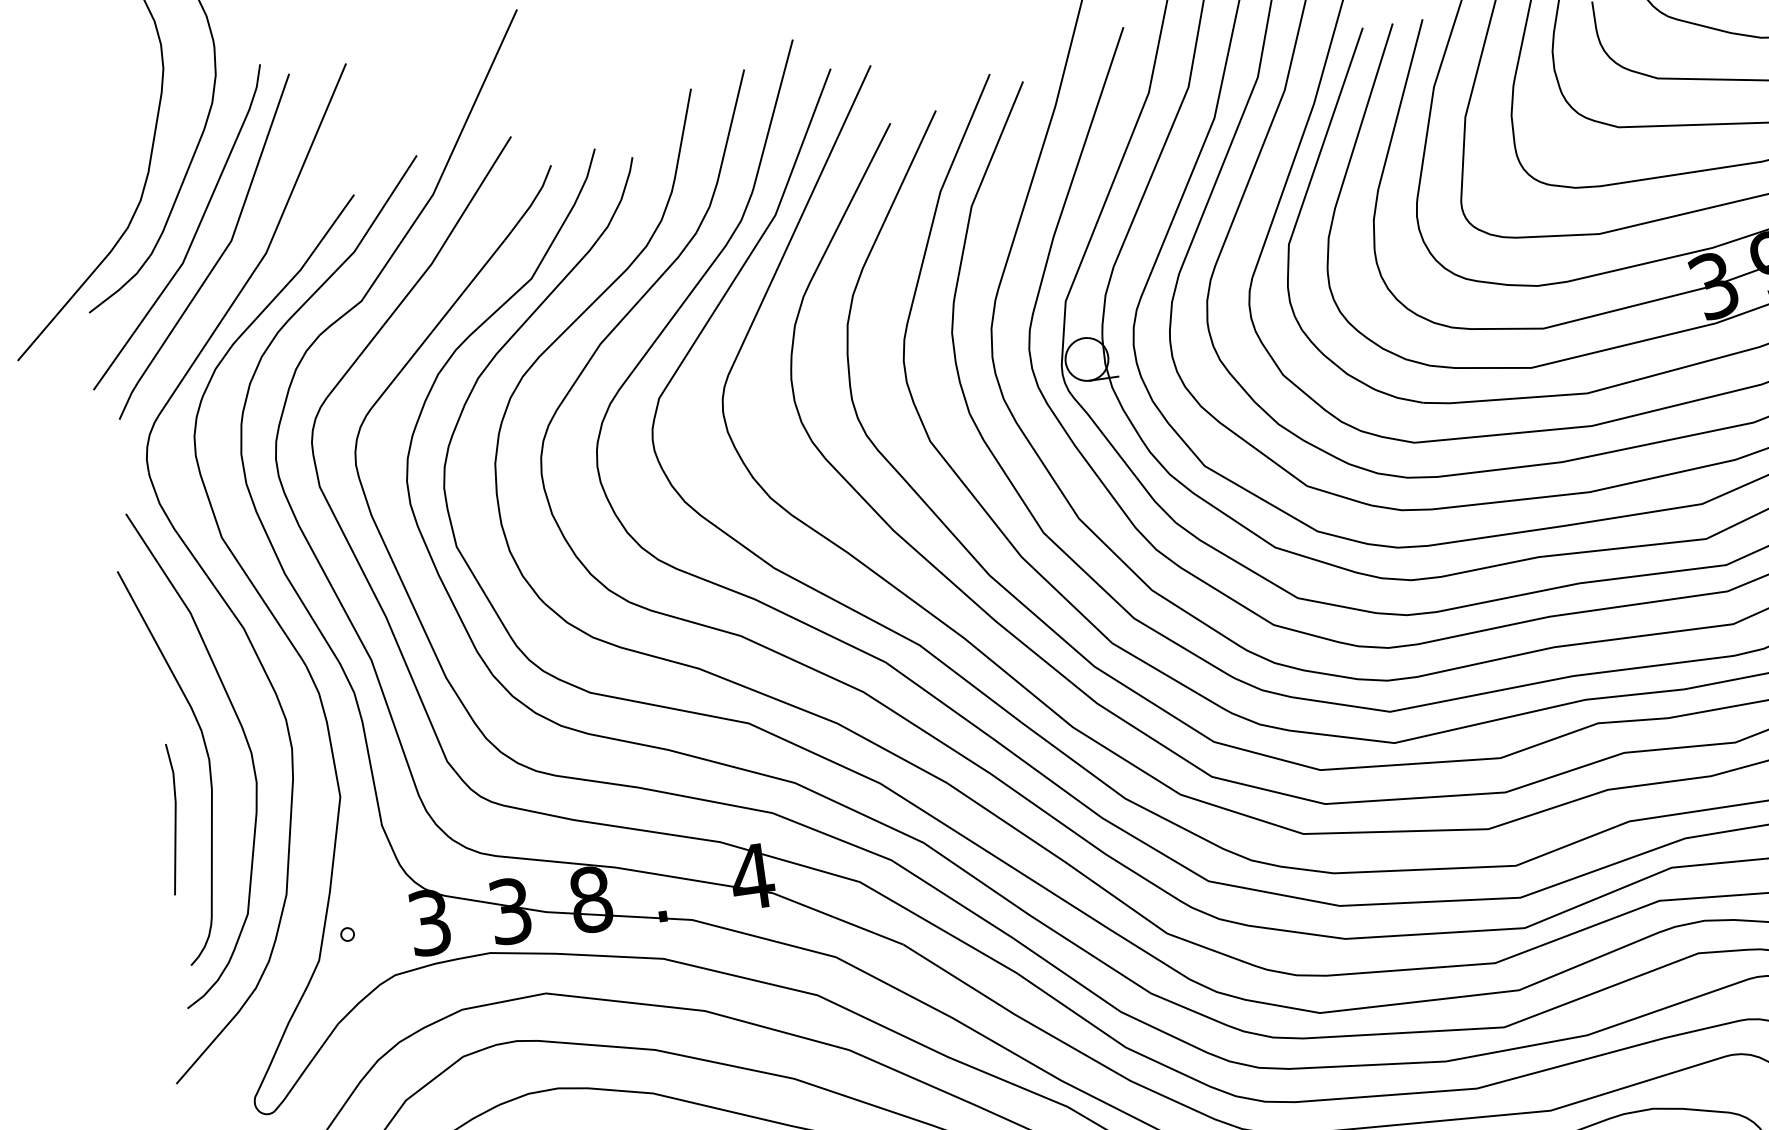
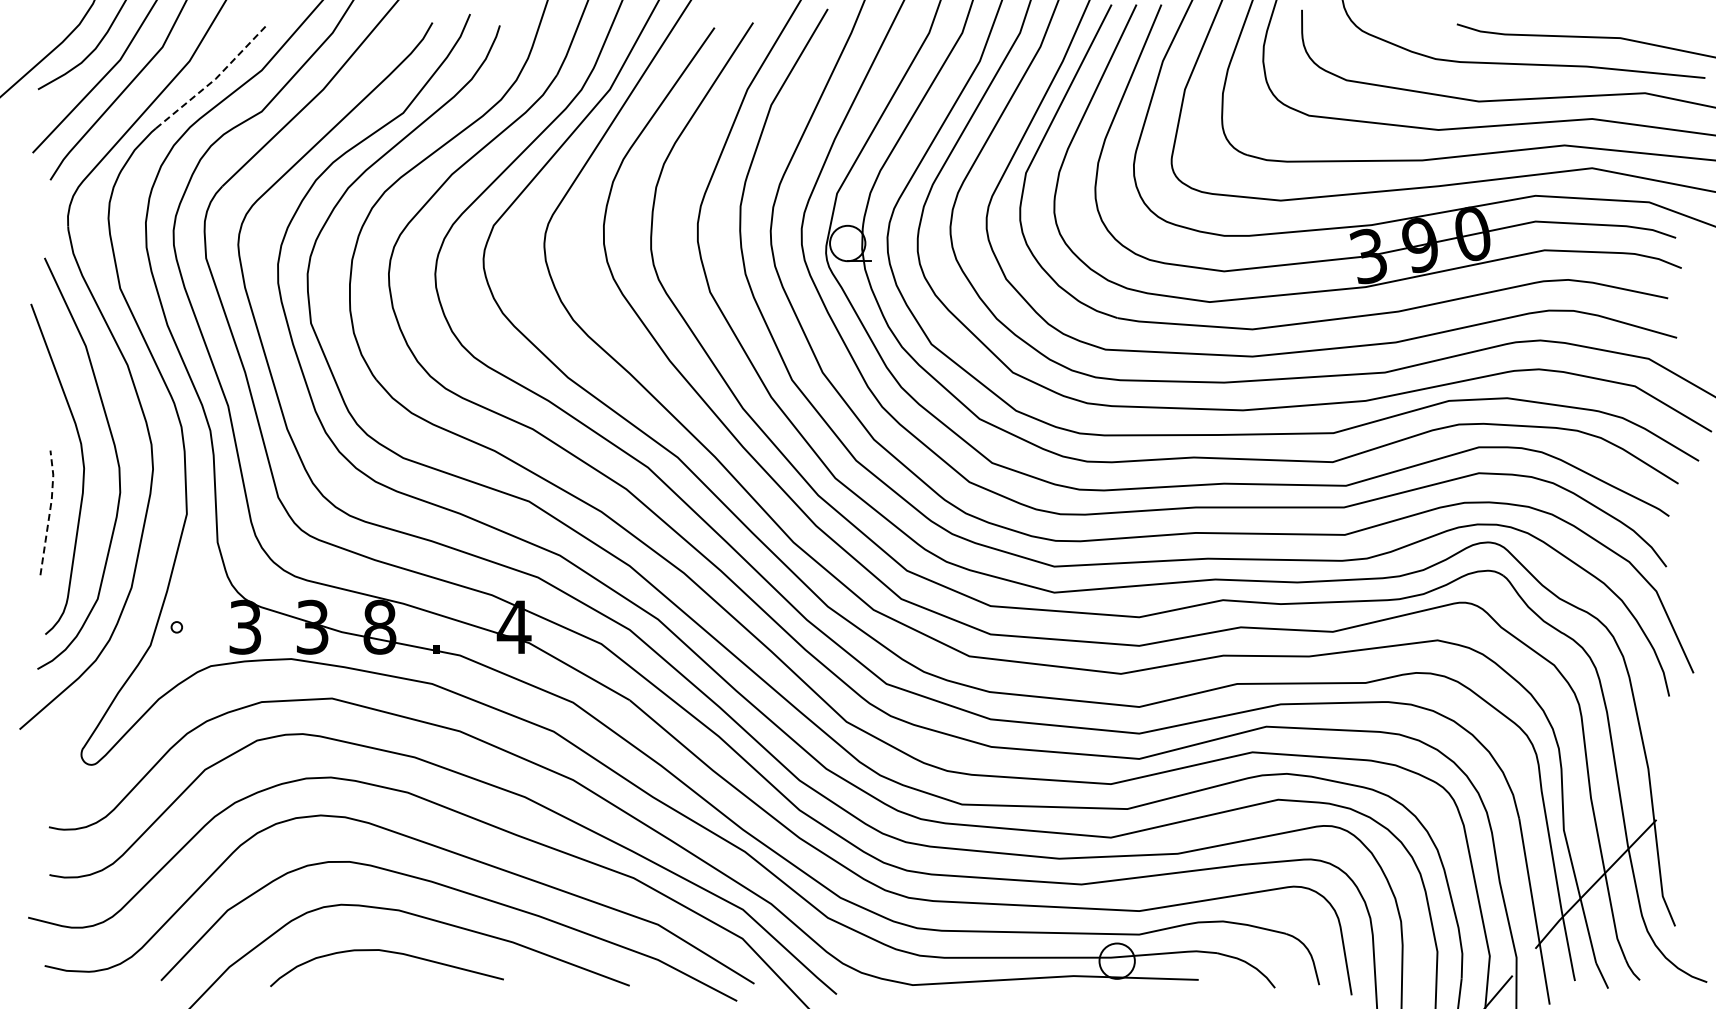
line: (300, 270) -> (215, 79), solid -> dashed
line: (175, 817) -> (49, 511), solid -> dashed

